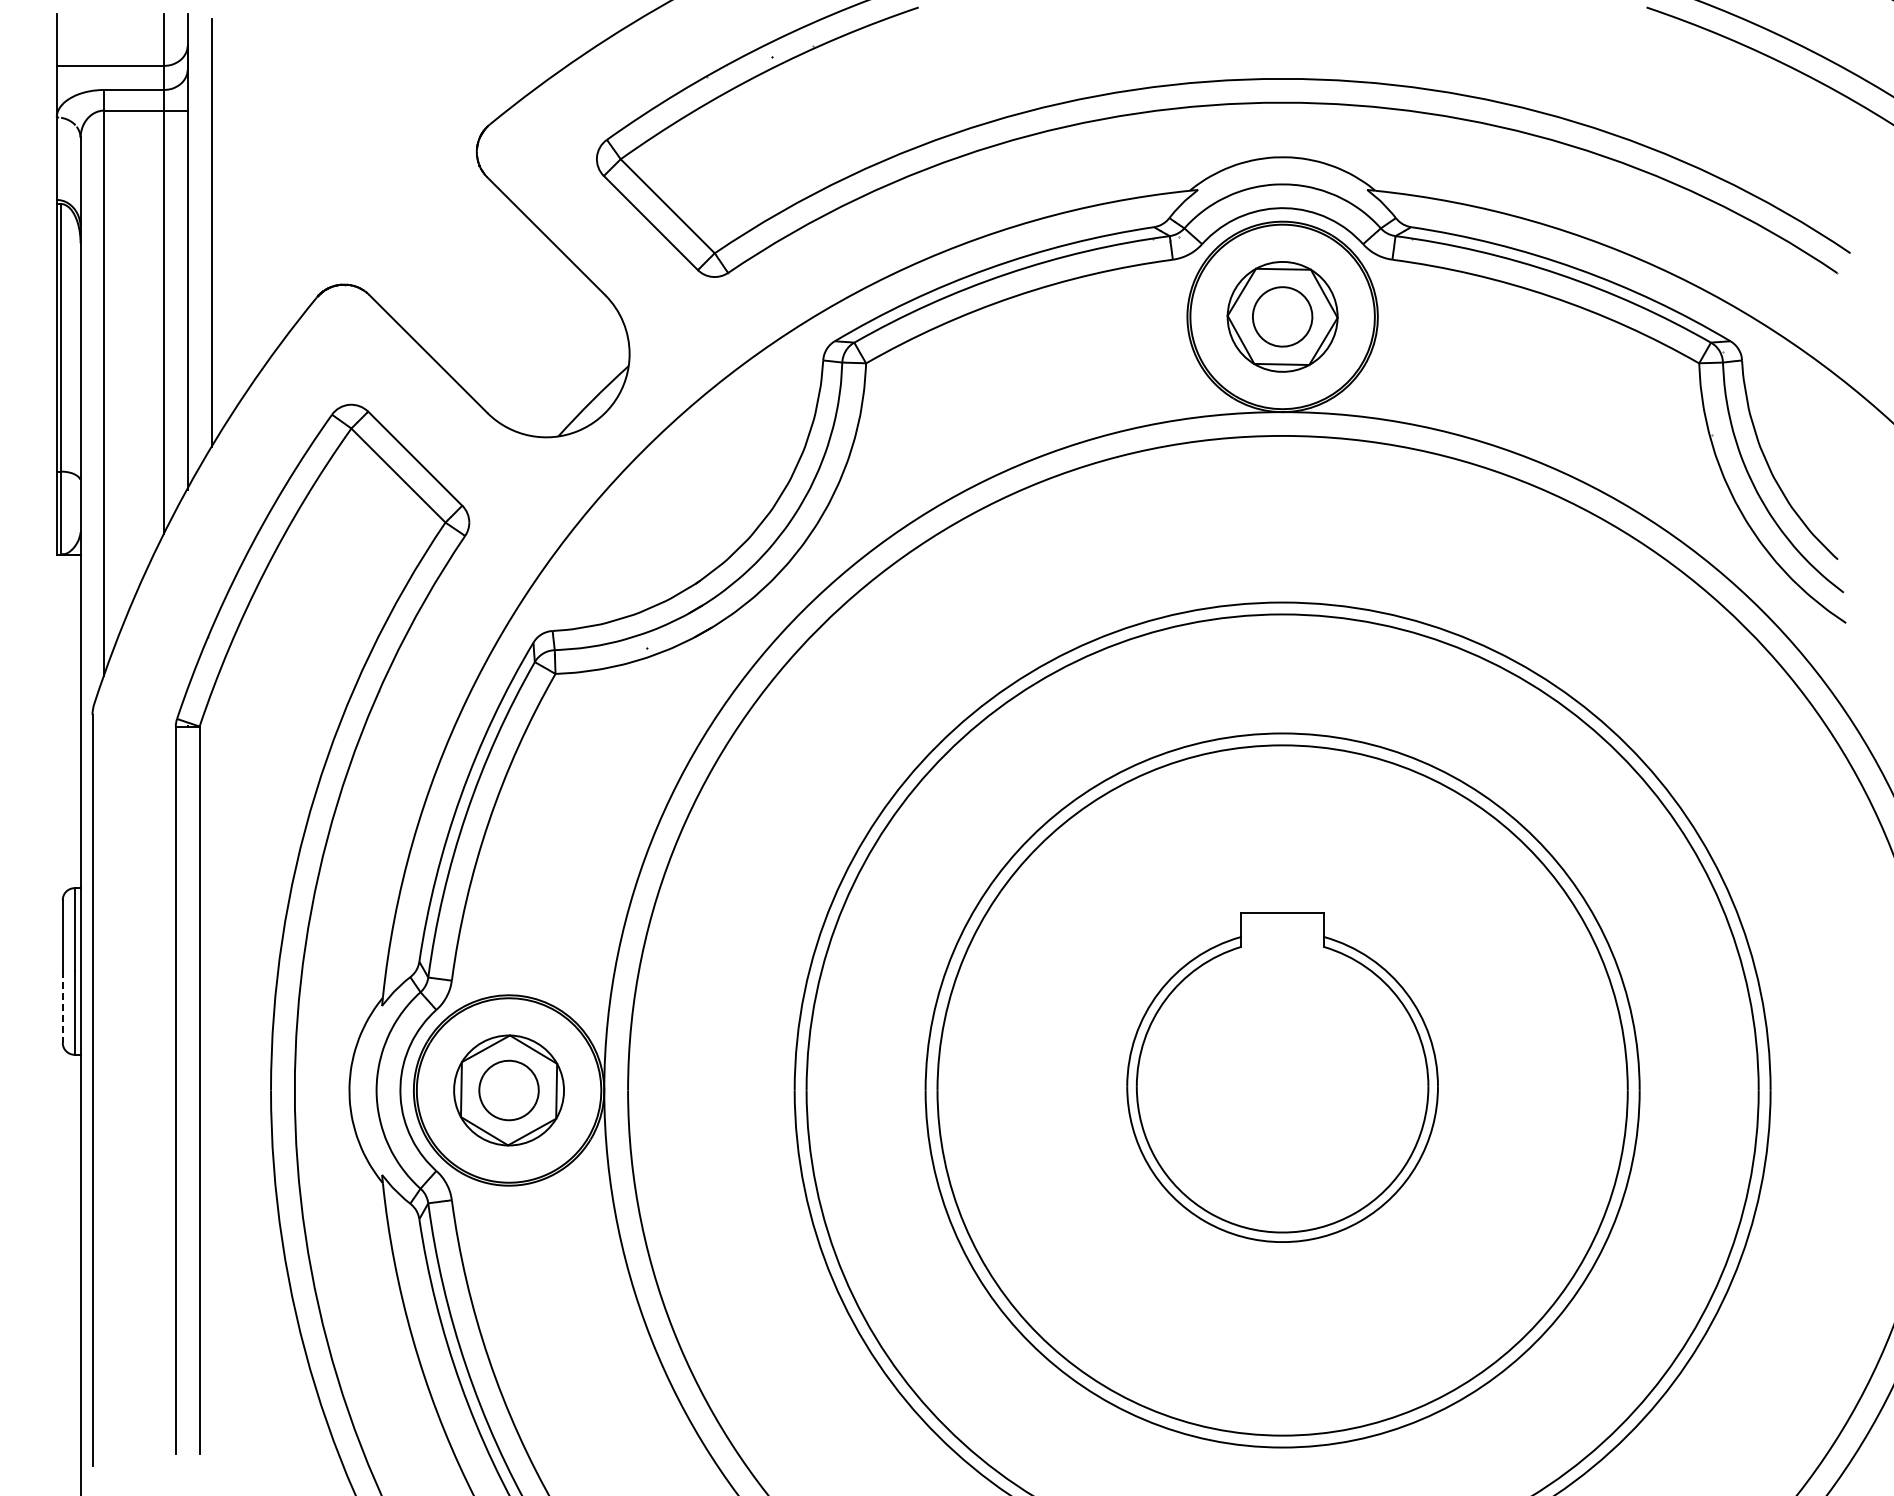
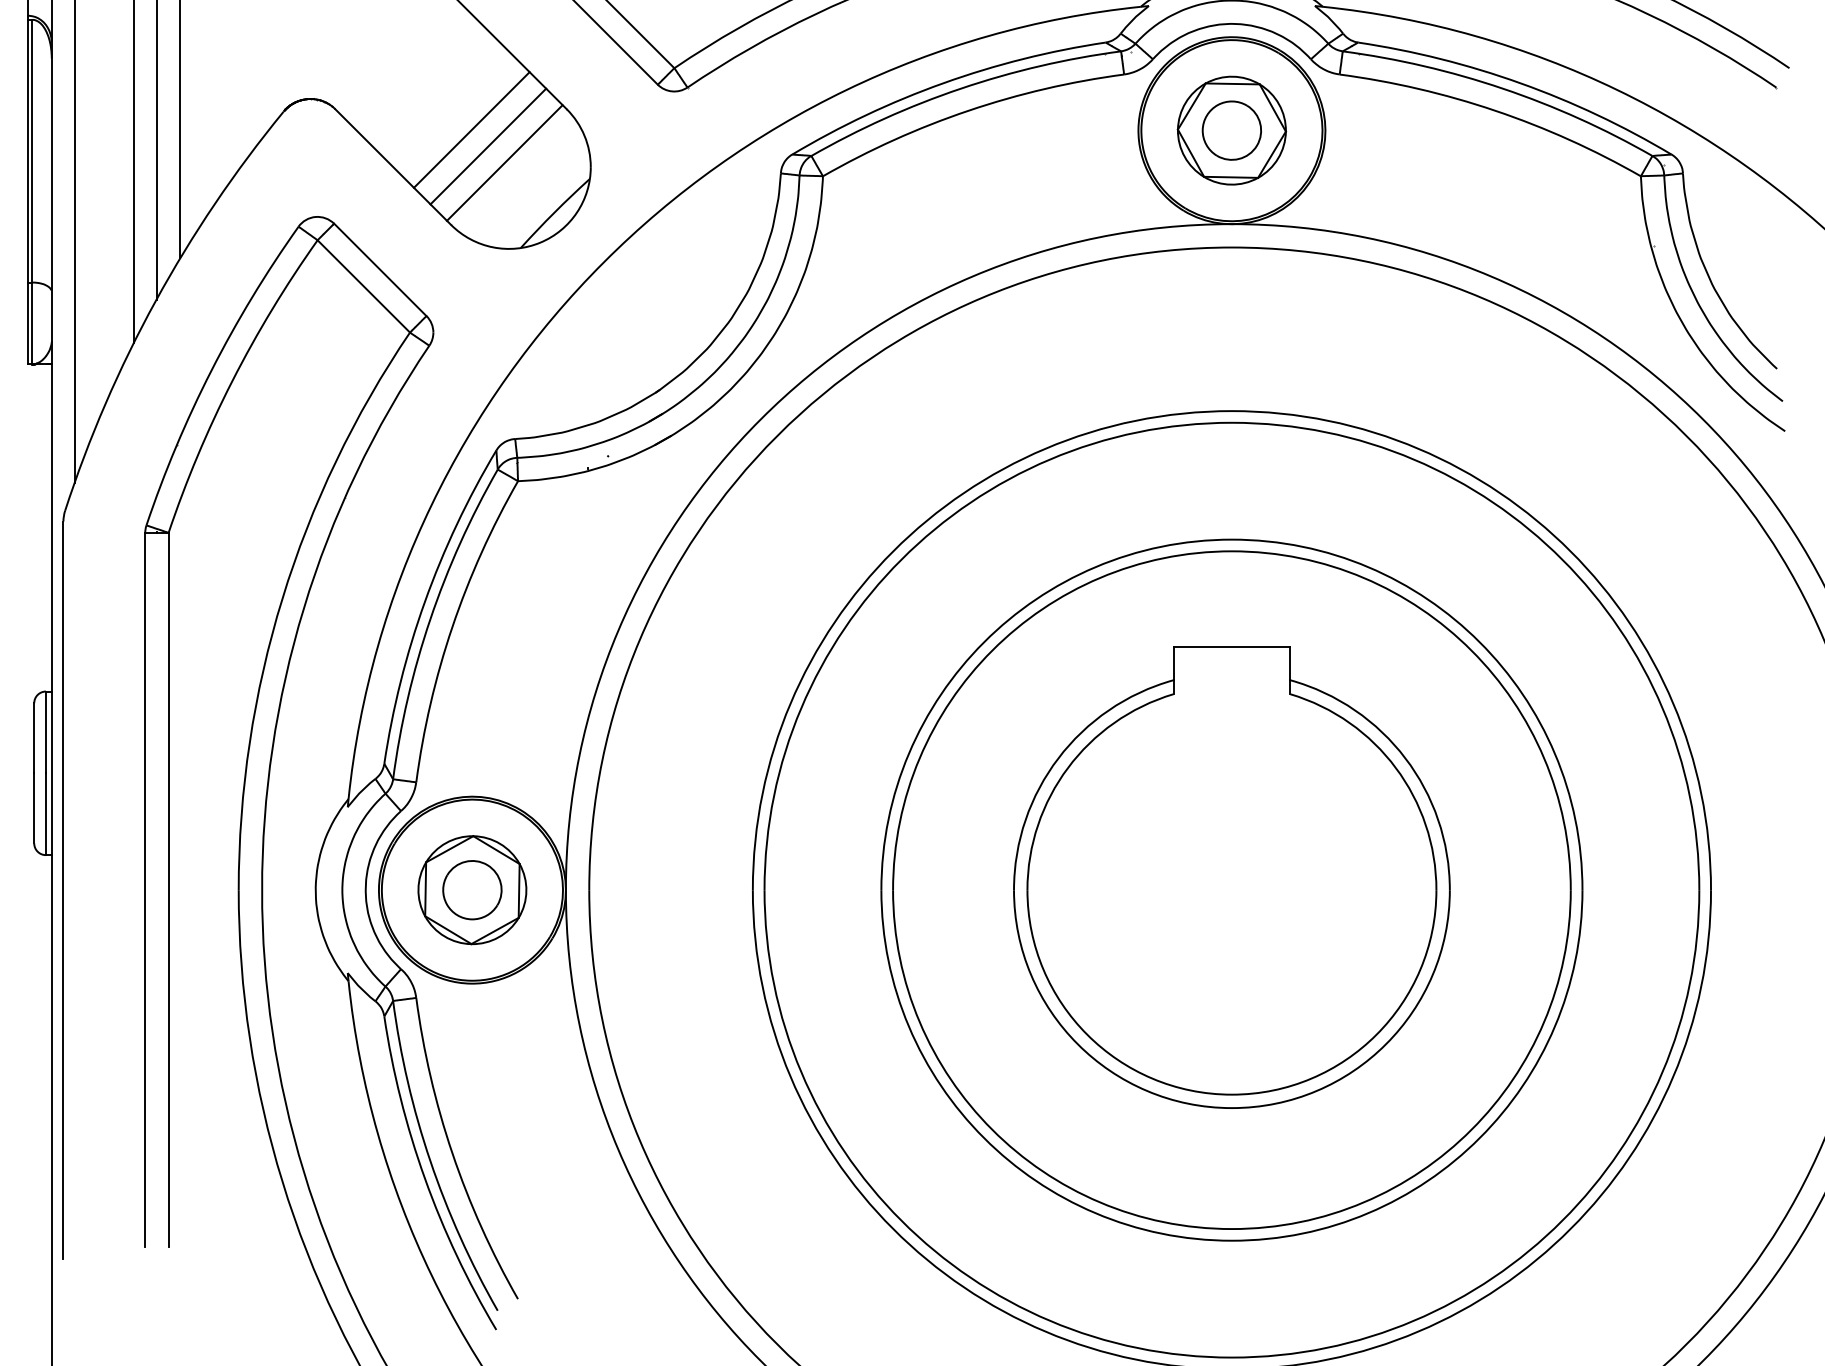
line: (508, 316) -> (471, 130), added
line: (525, 333) -> (488, 146), added
line: (541, 349) -> (504, 162), added
line: (62, 1007) -> (33, 808), dashed -> solid
part: (1282, 1077) -> (1231, 877), size x1.43

